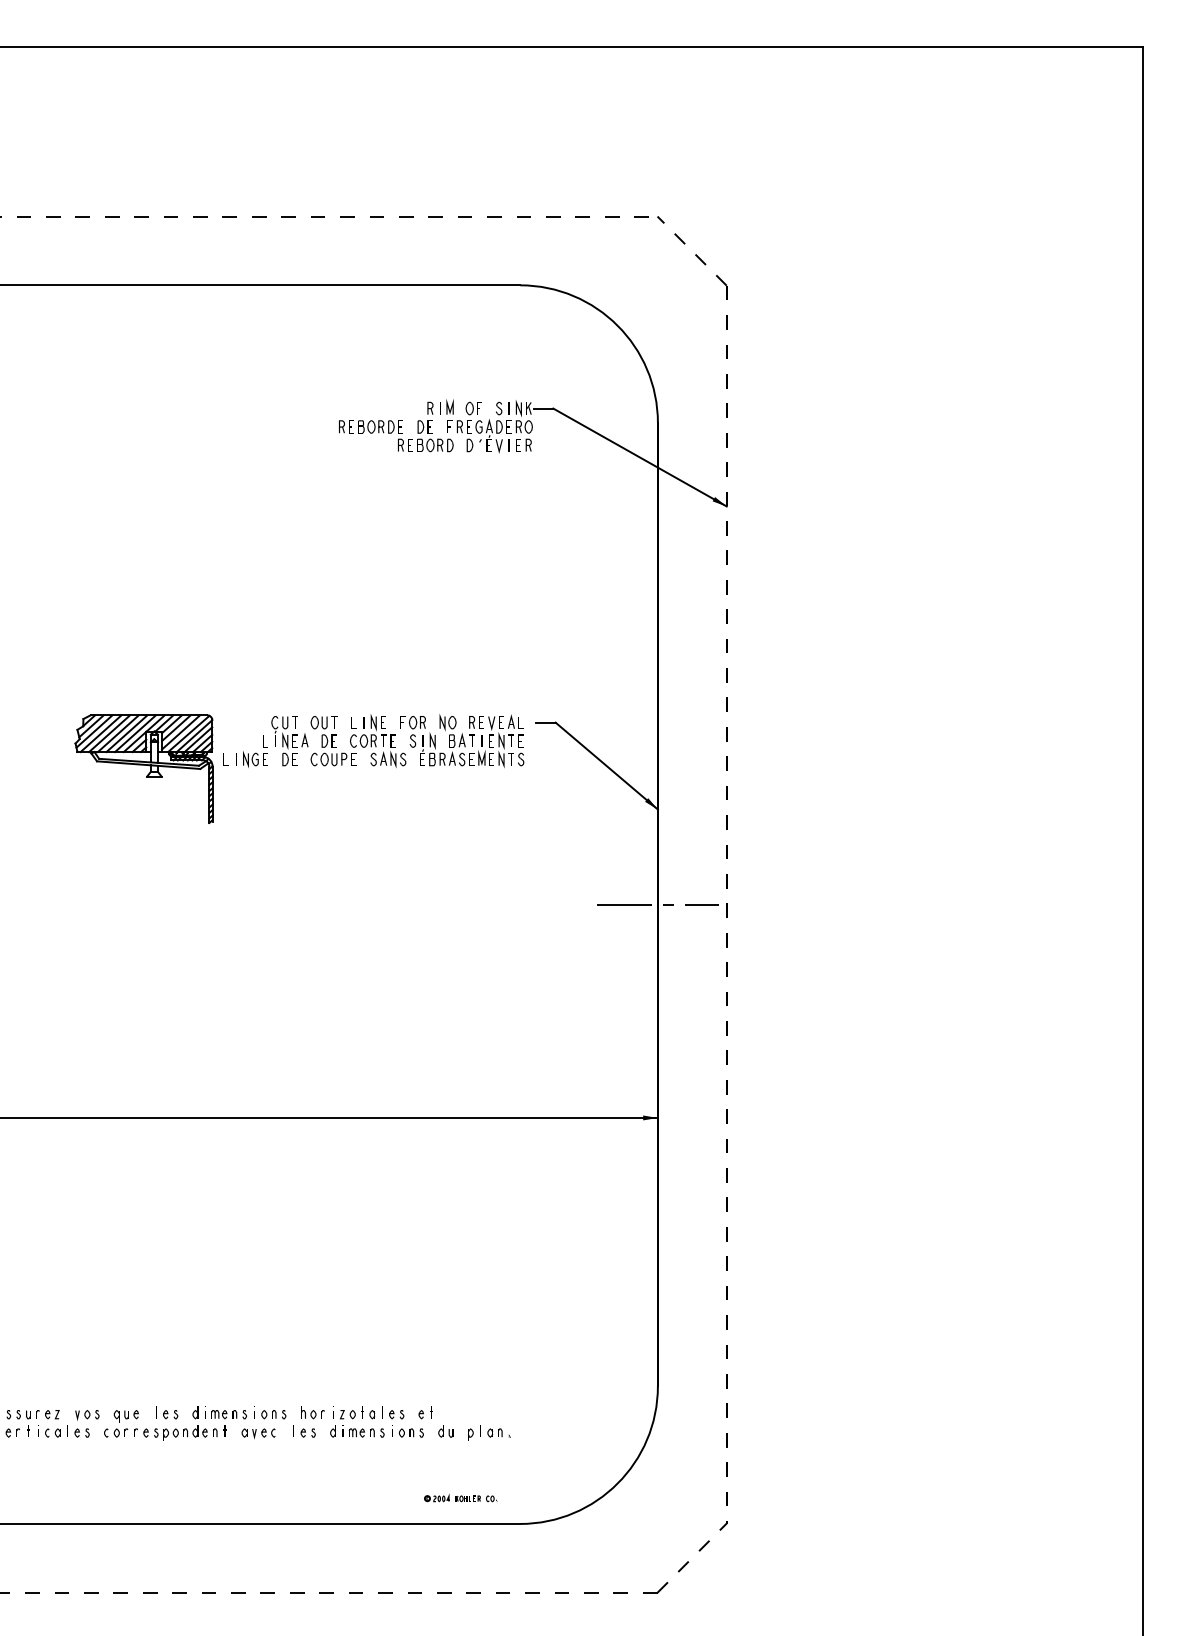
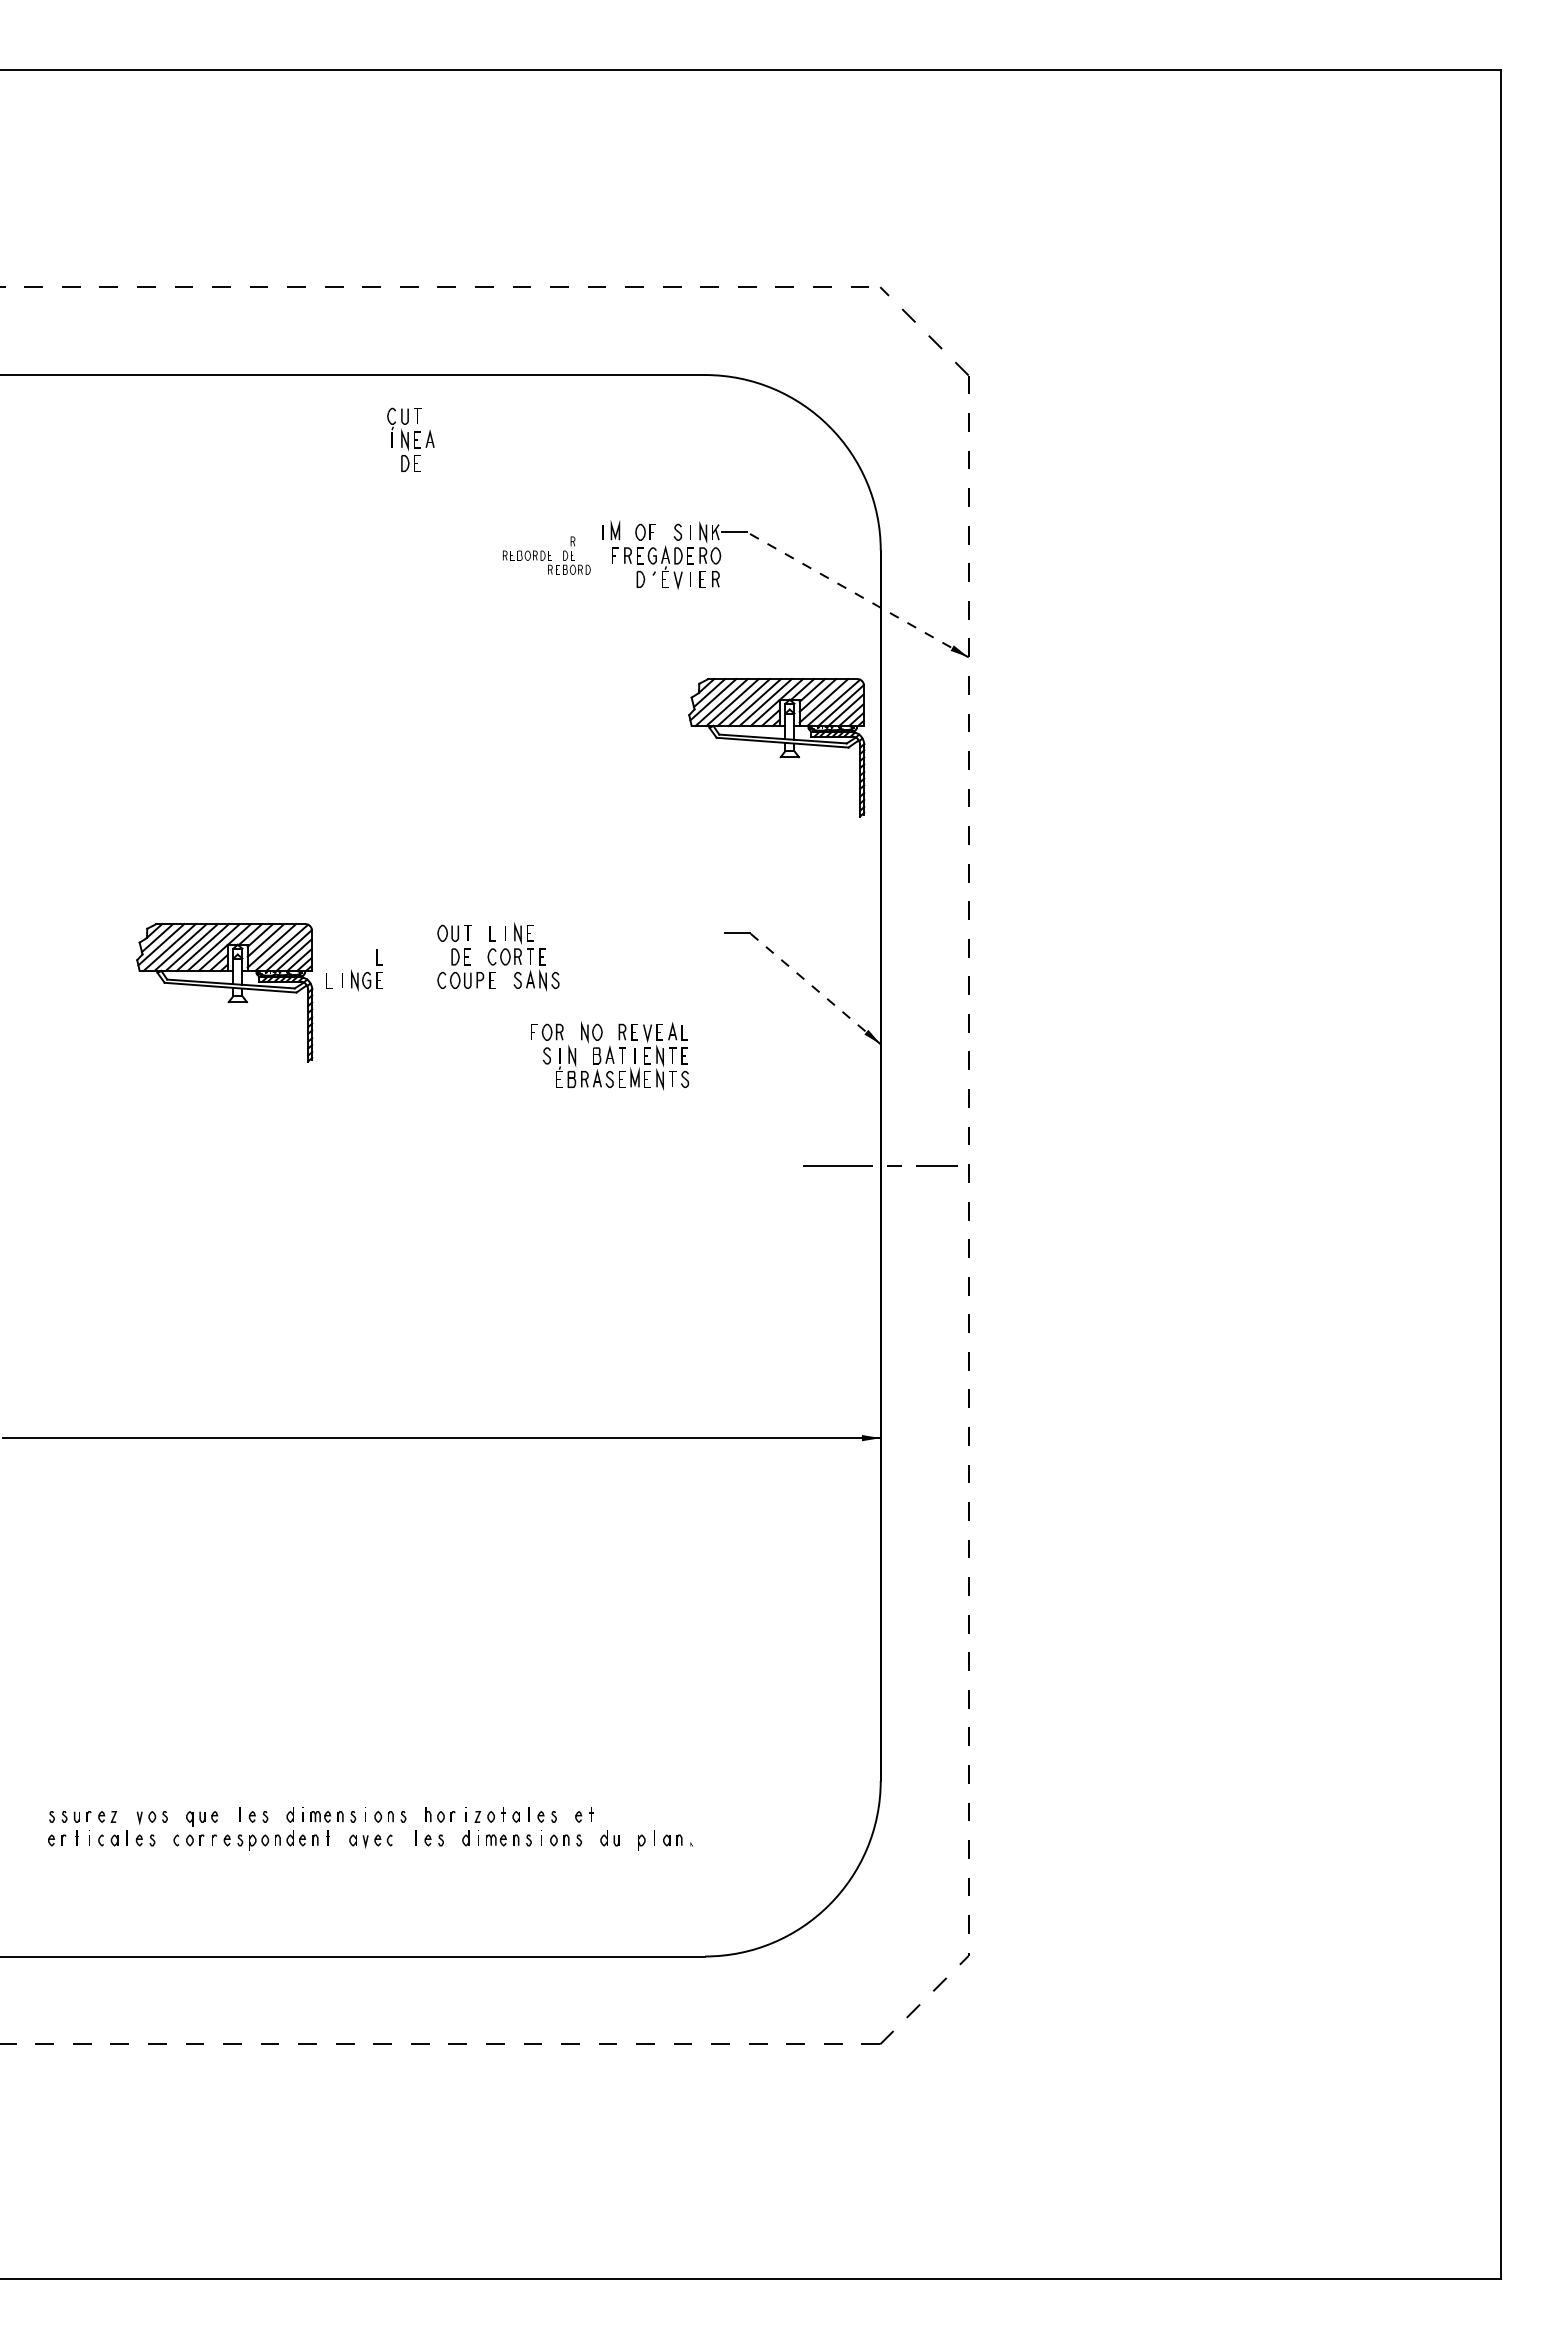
part: (396, 426) -> (546, 555), size x0.6
line: (639, 457) -> (857, 594), solid -> dashed
part: (576, 577) -> (776, 747), added
part: (289, 740) -> (410, 439), moved
part: (462, 740) -> (610, 1055), moved
line: (606, 765) -> (815, 988), solid -> dashed
part: (461, 1498) -> (629, 1923), removed

